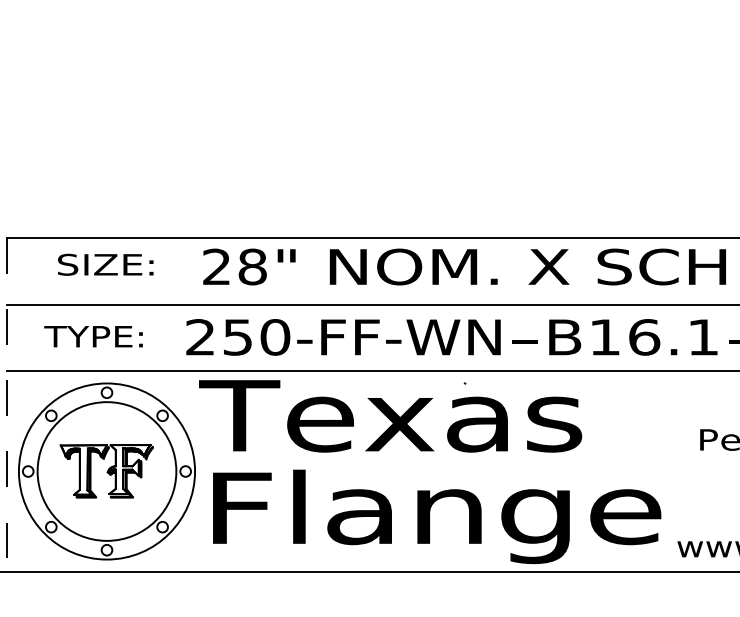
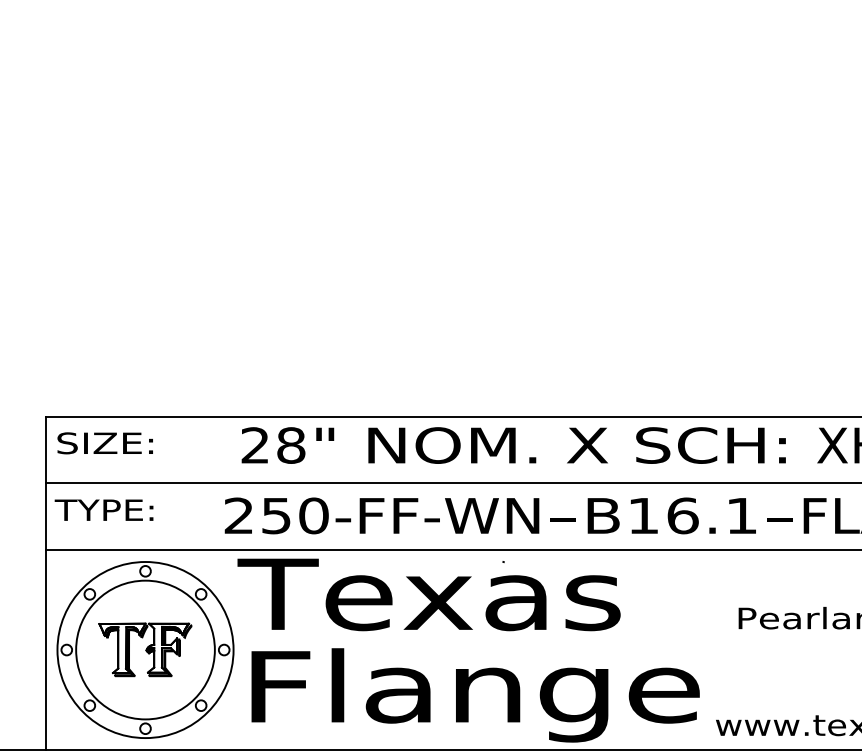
text: (104, 264) -> (104, 443), moved
text: (92, 335) -> (103, 509), moved
line: (6, 404) -> (45, 583), dashed -> solid

